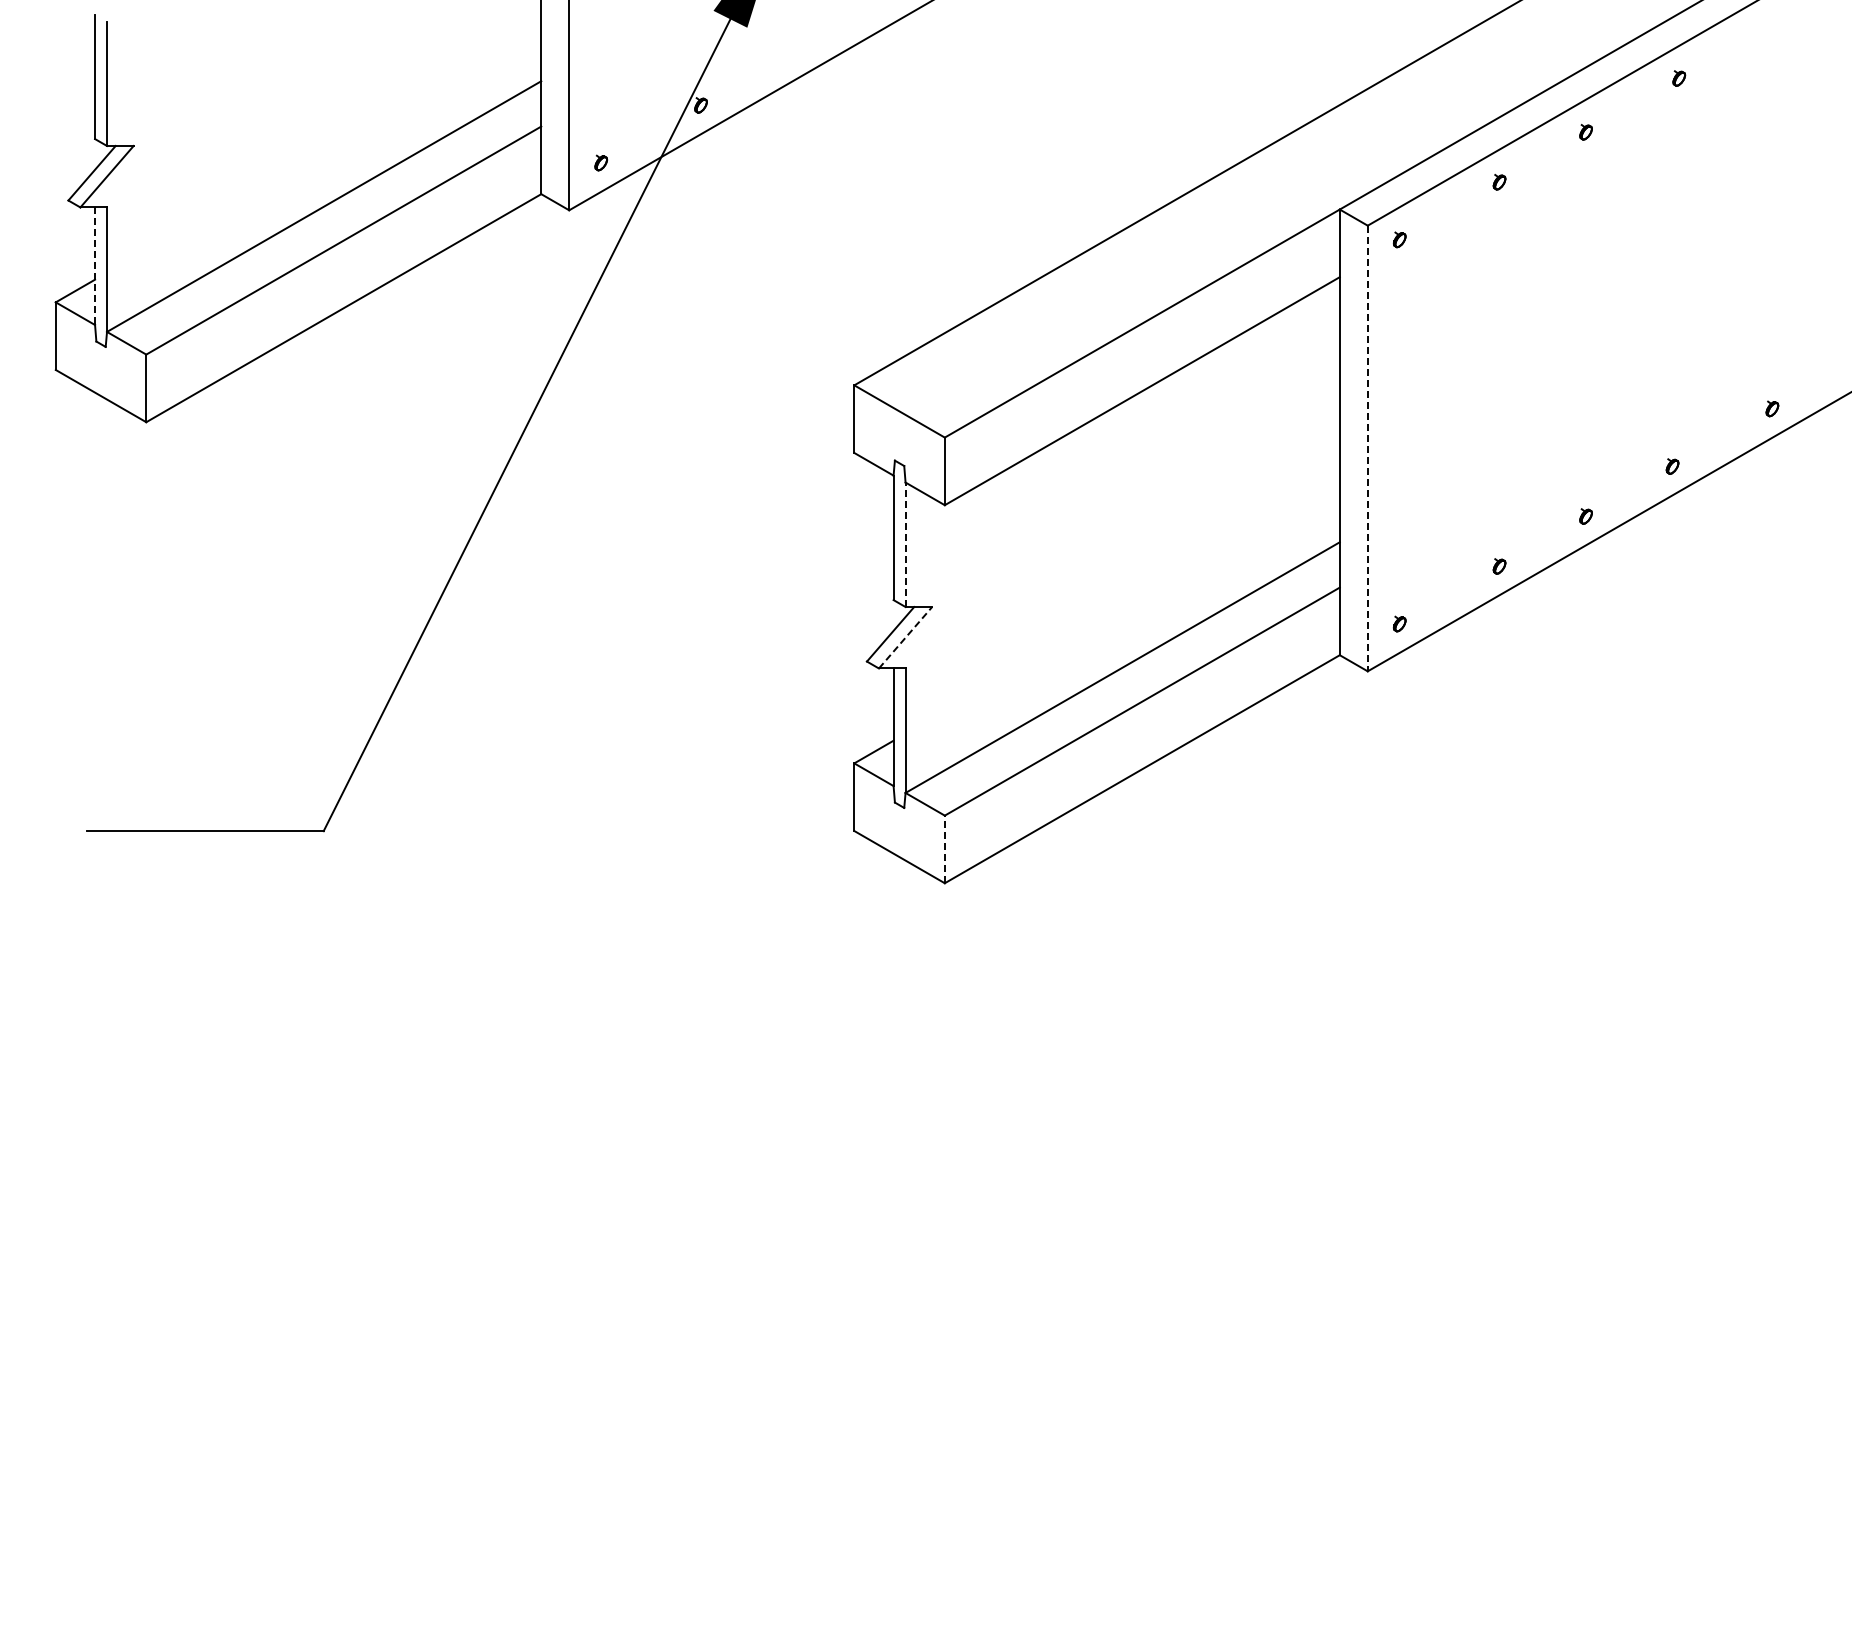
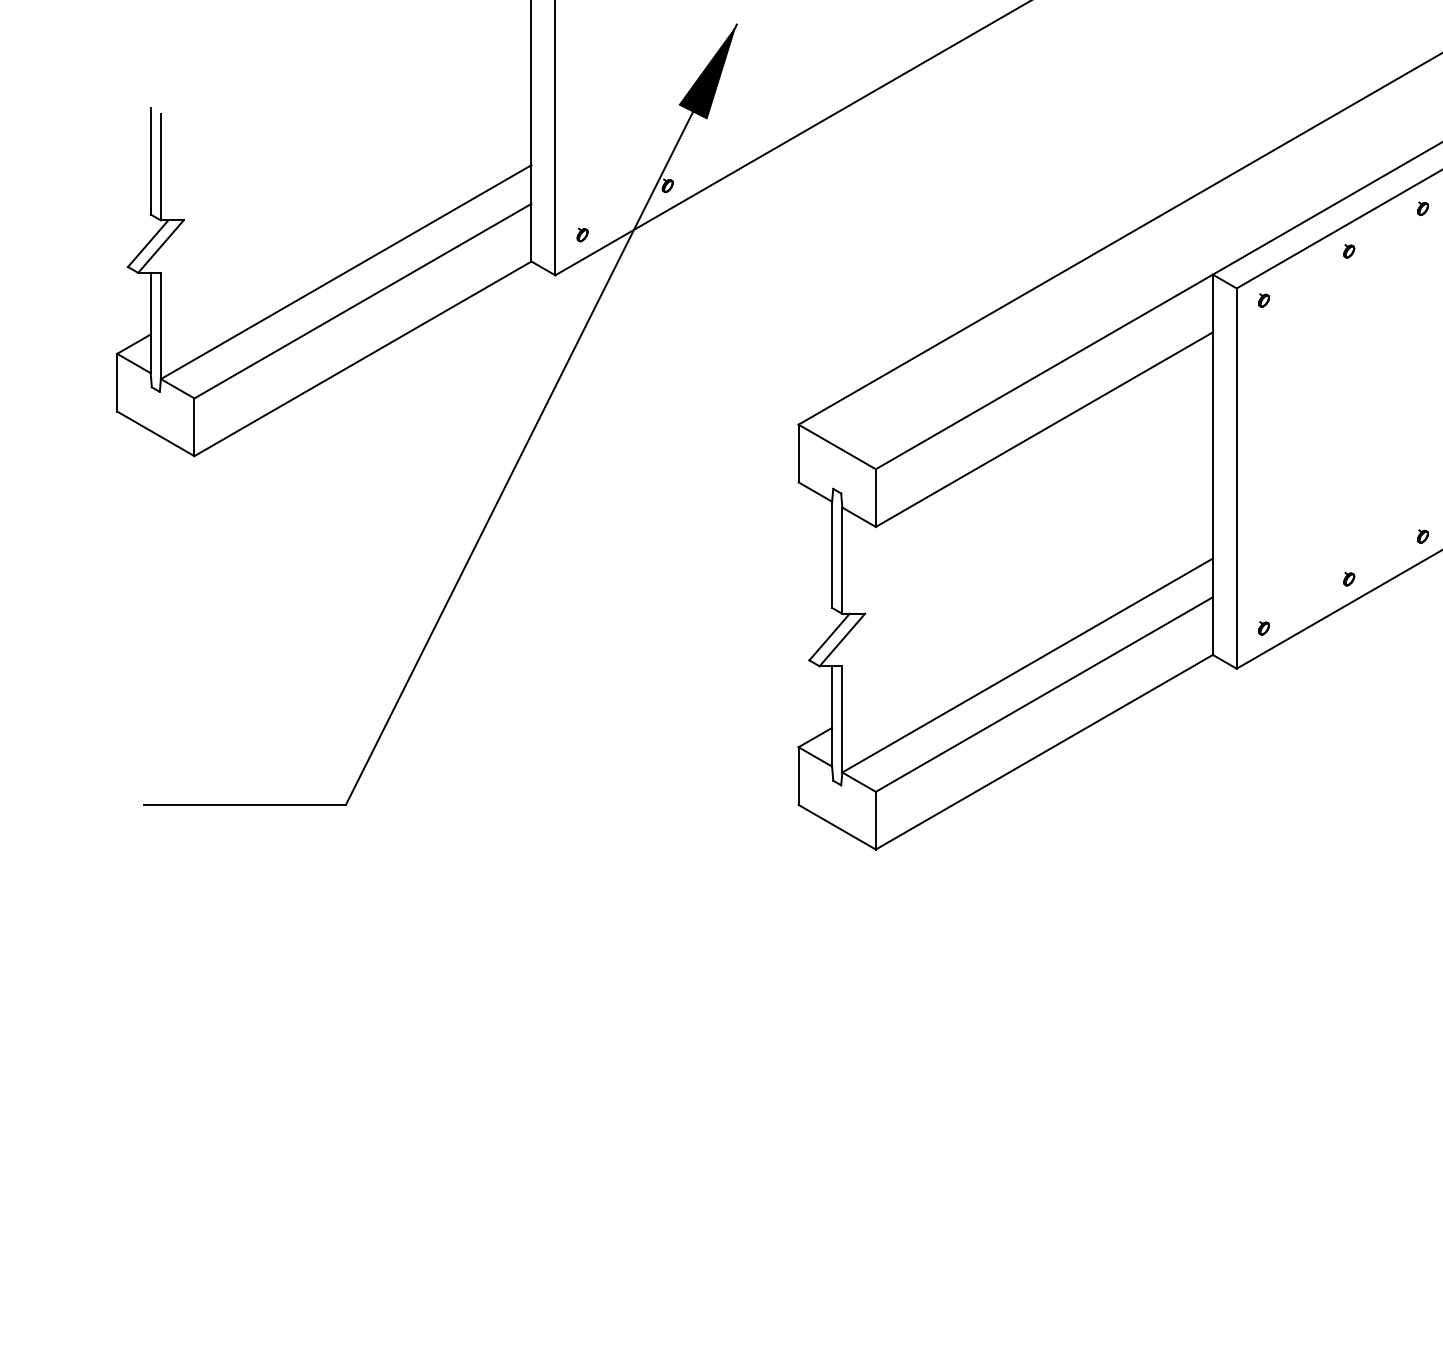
line: (95, 266) -> (151, 323), dashed -> solid
line: (1367, 448) -> (1236, 478), dashed -> solid
line: (905, 544) -> (842, 560), dashed -> solid
line: (905, 637) -> (842, 639), dashed -> solid
line: (944, 849) -> (875, 820), dashed -> solid

